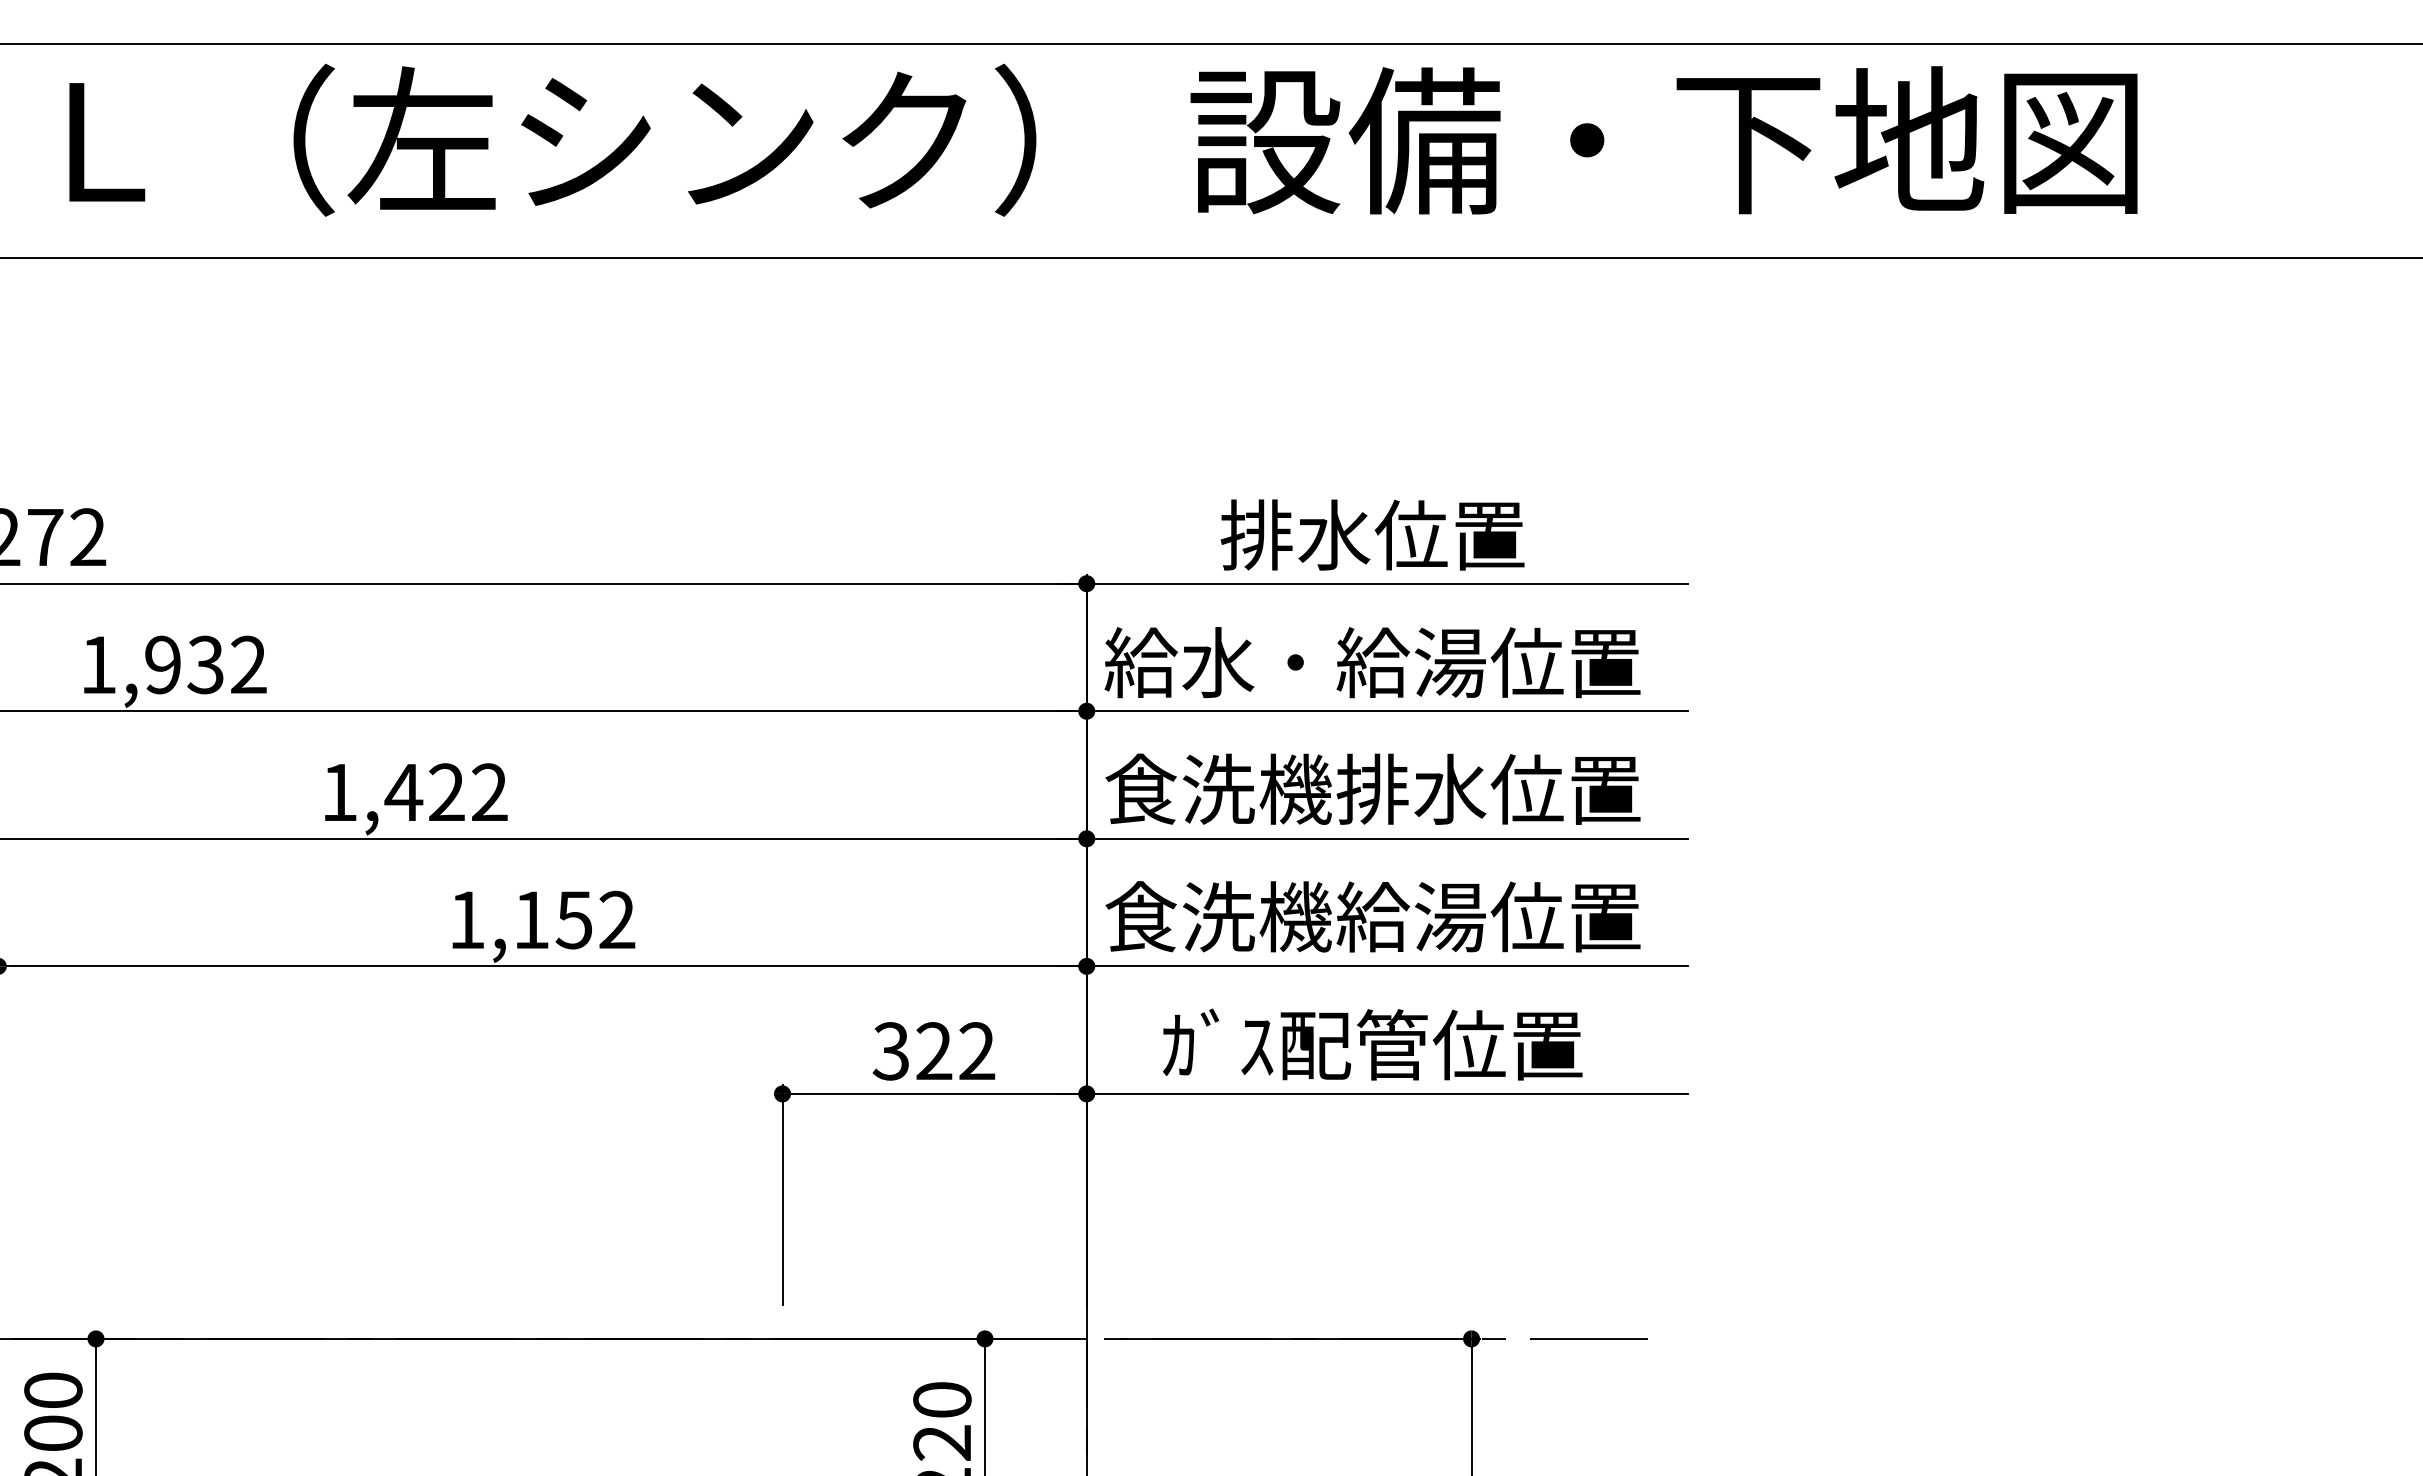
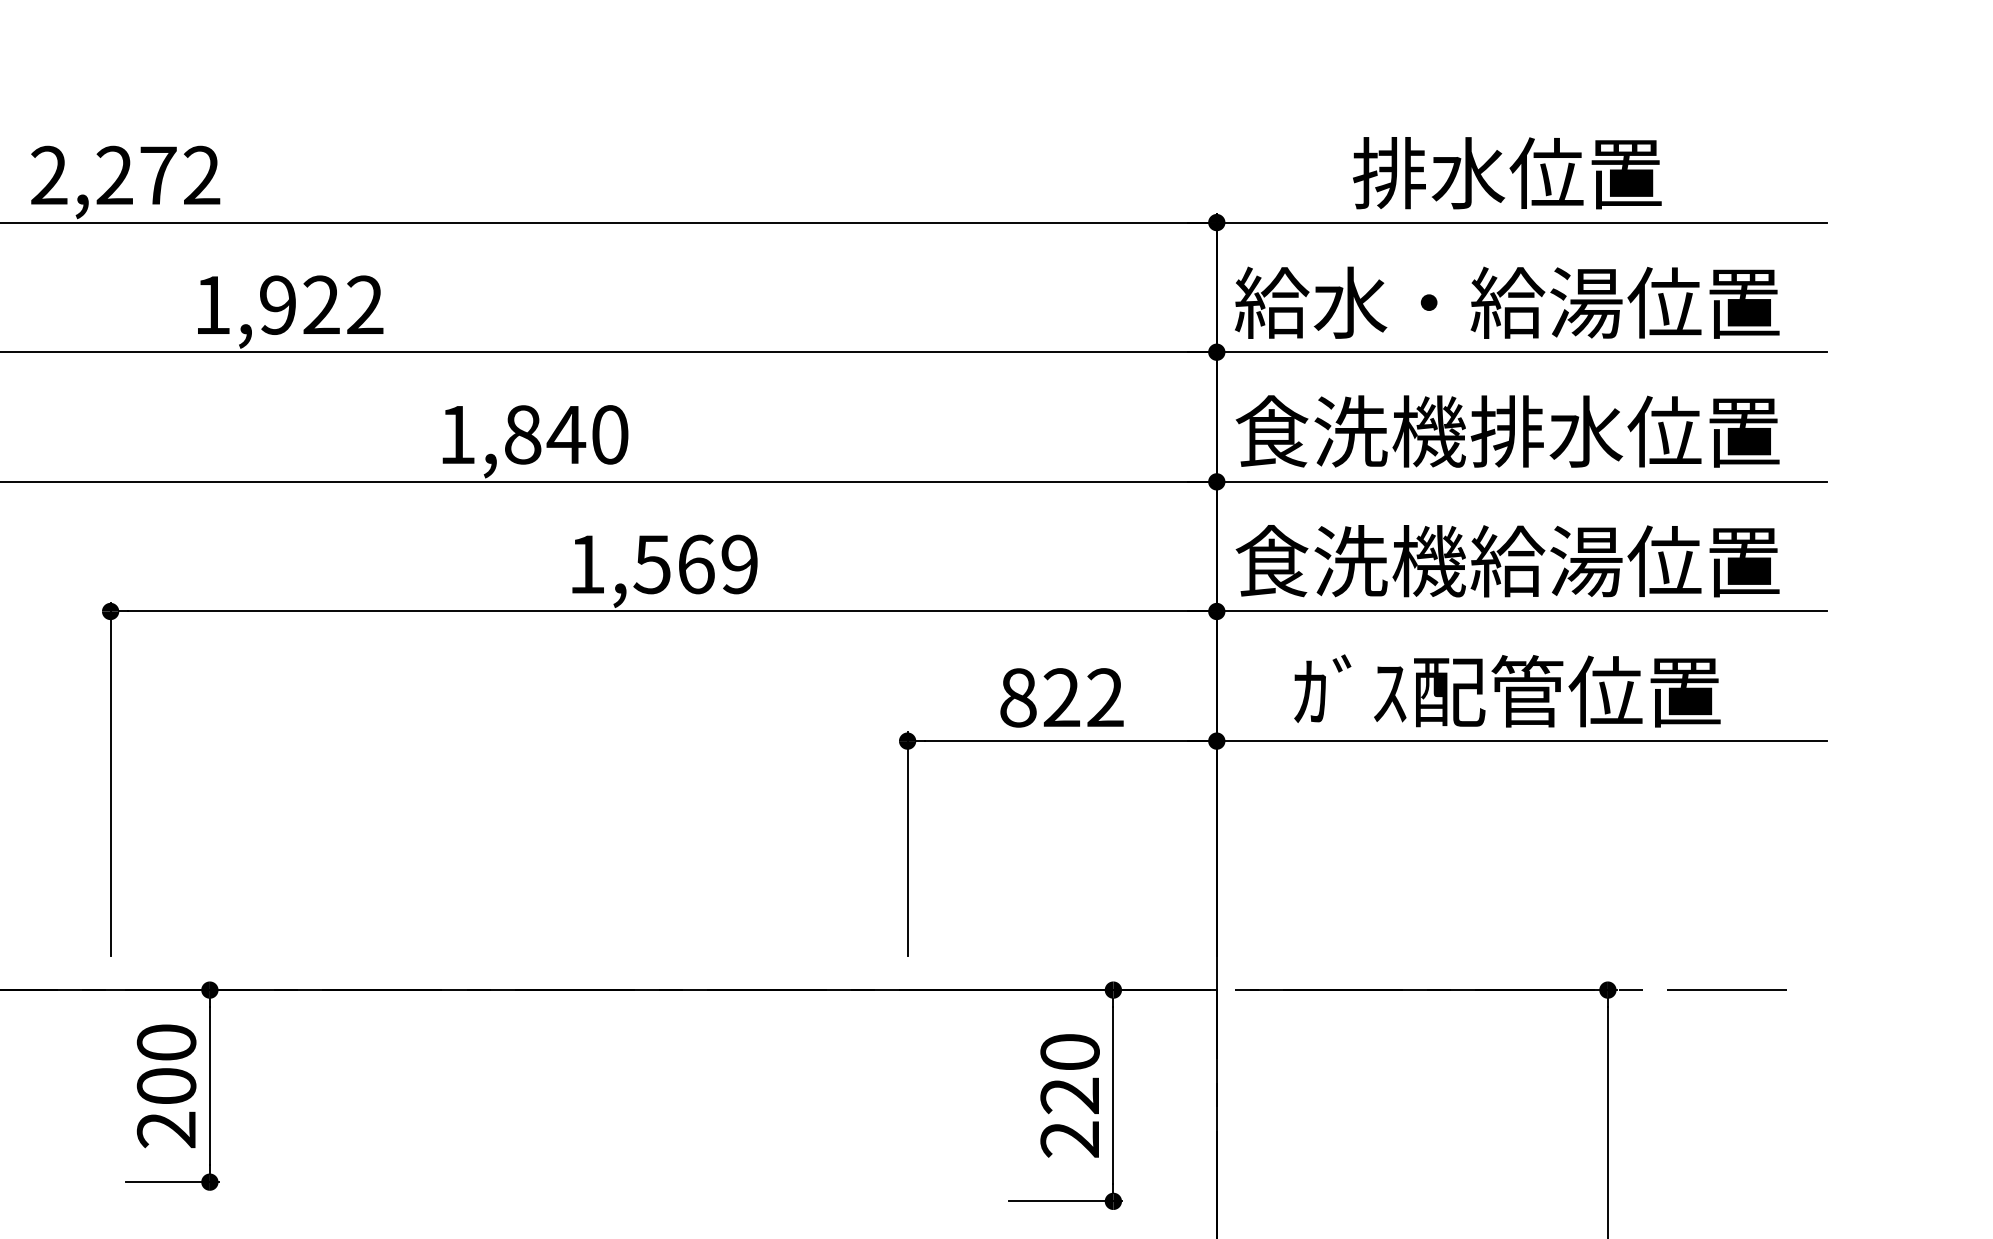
text: (205, 665) -> (321, 305), 1,932 -> 1,922
text: (445, 792) -> (565, 434), 1,422 -> 1,840
text: (573, 919) -> (695, 563), 1,152 -> 1,569
text: (890, 1051) -> (1017, 698), 322 -> 822

